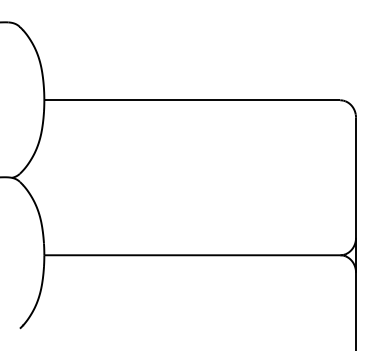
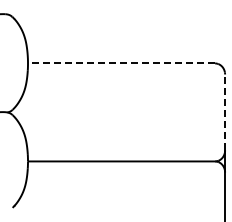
line: (192, 100) -> (121, 63), solid -> dashed
line: (356, 177) -> (225, 112), solid -> dashed

